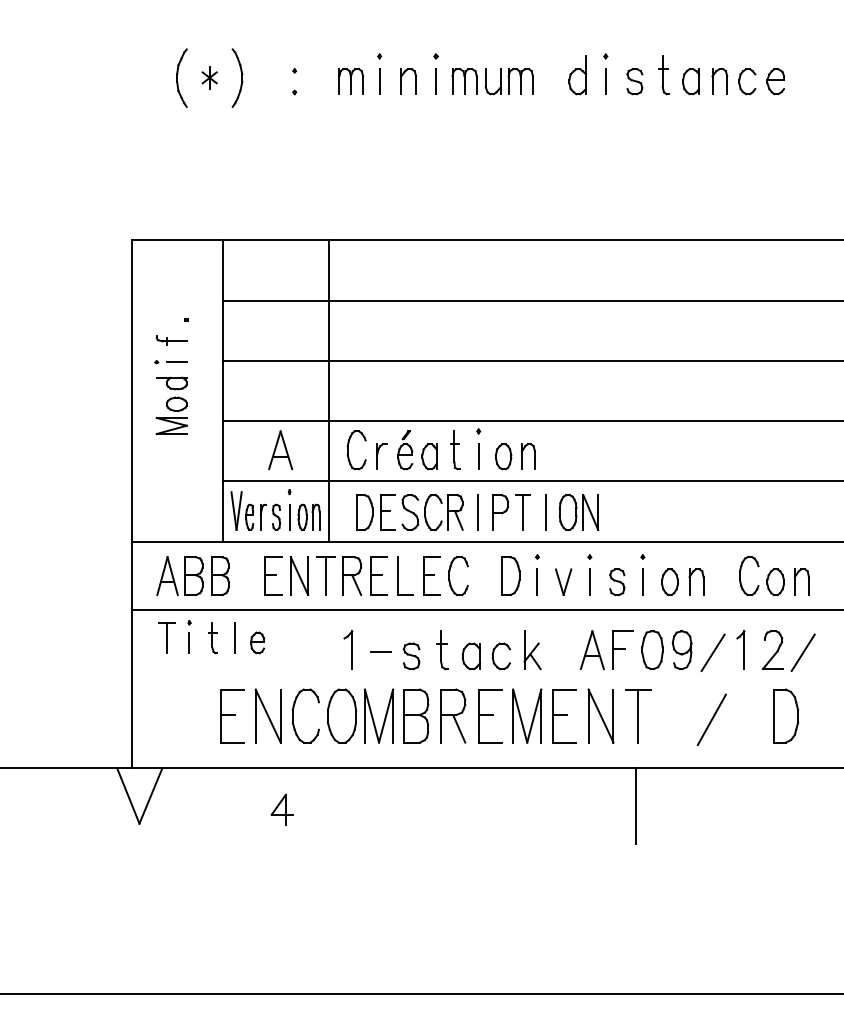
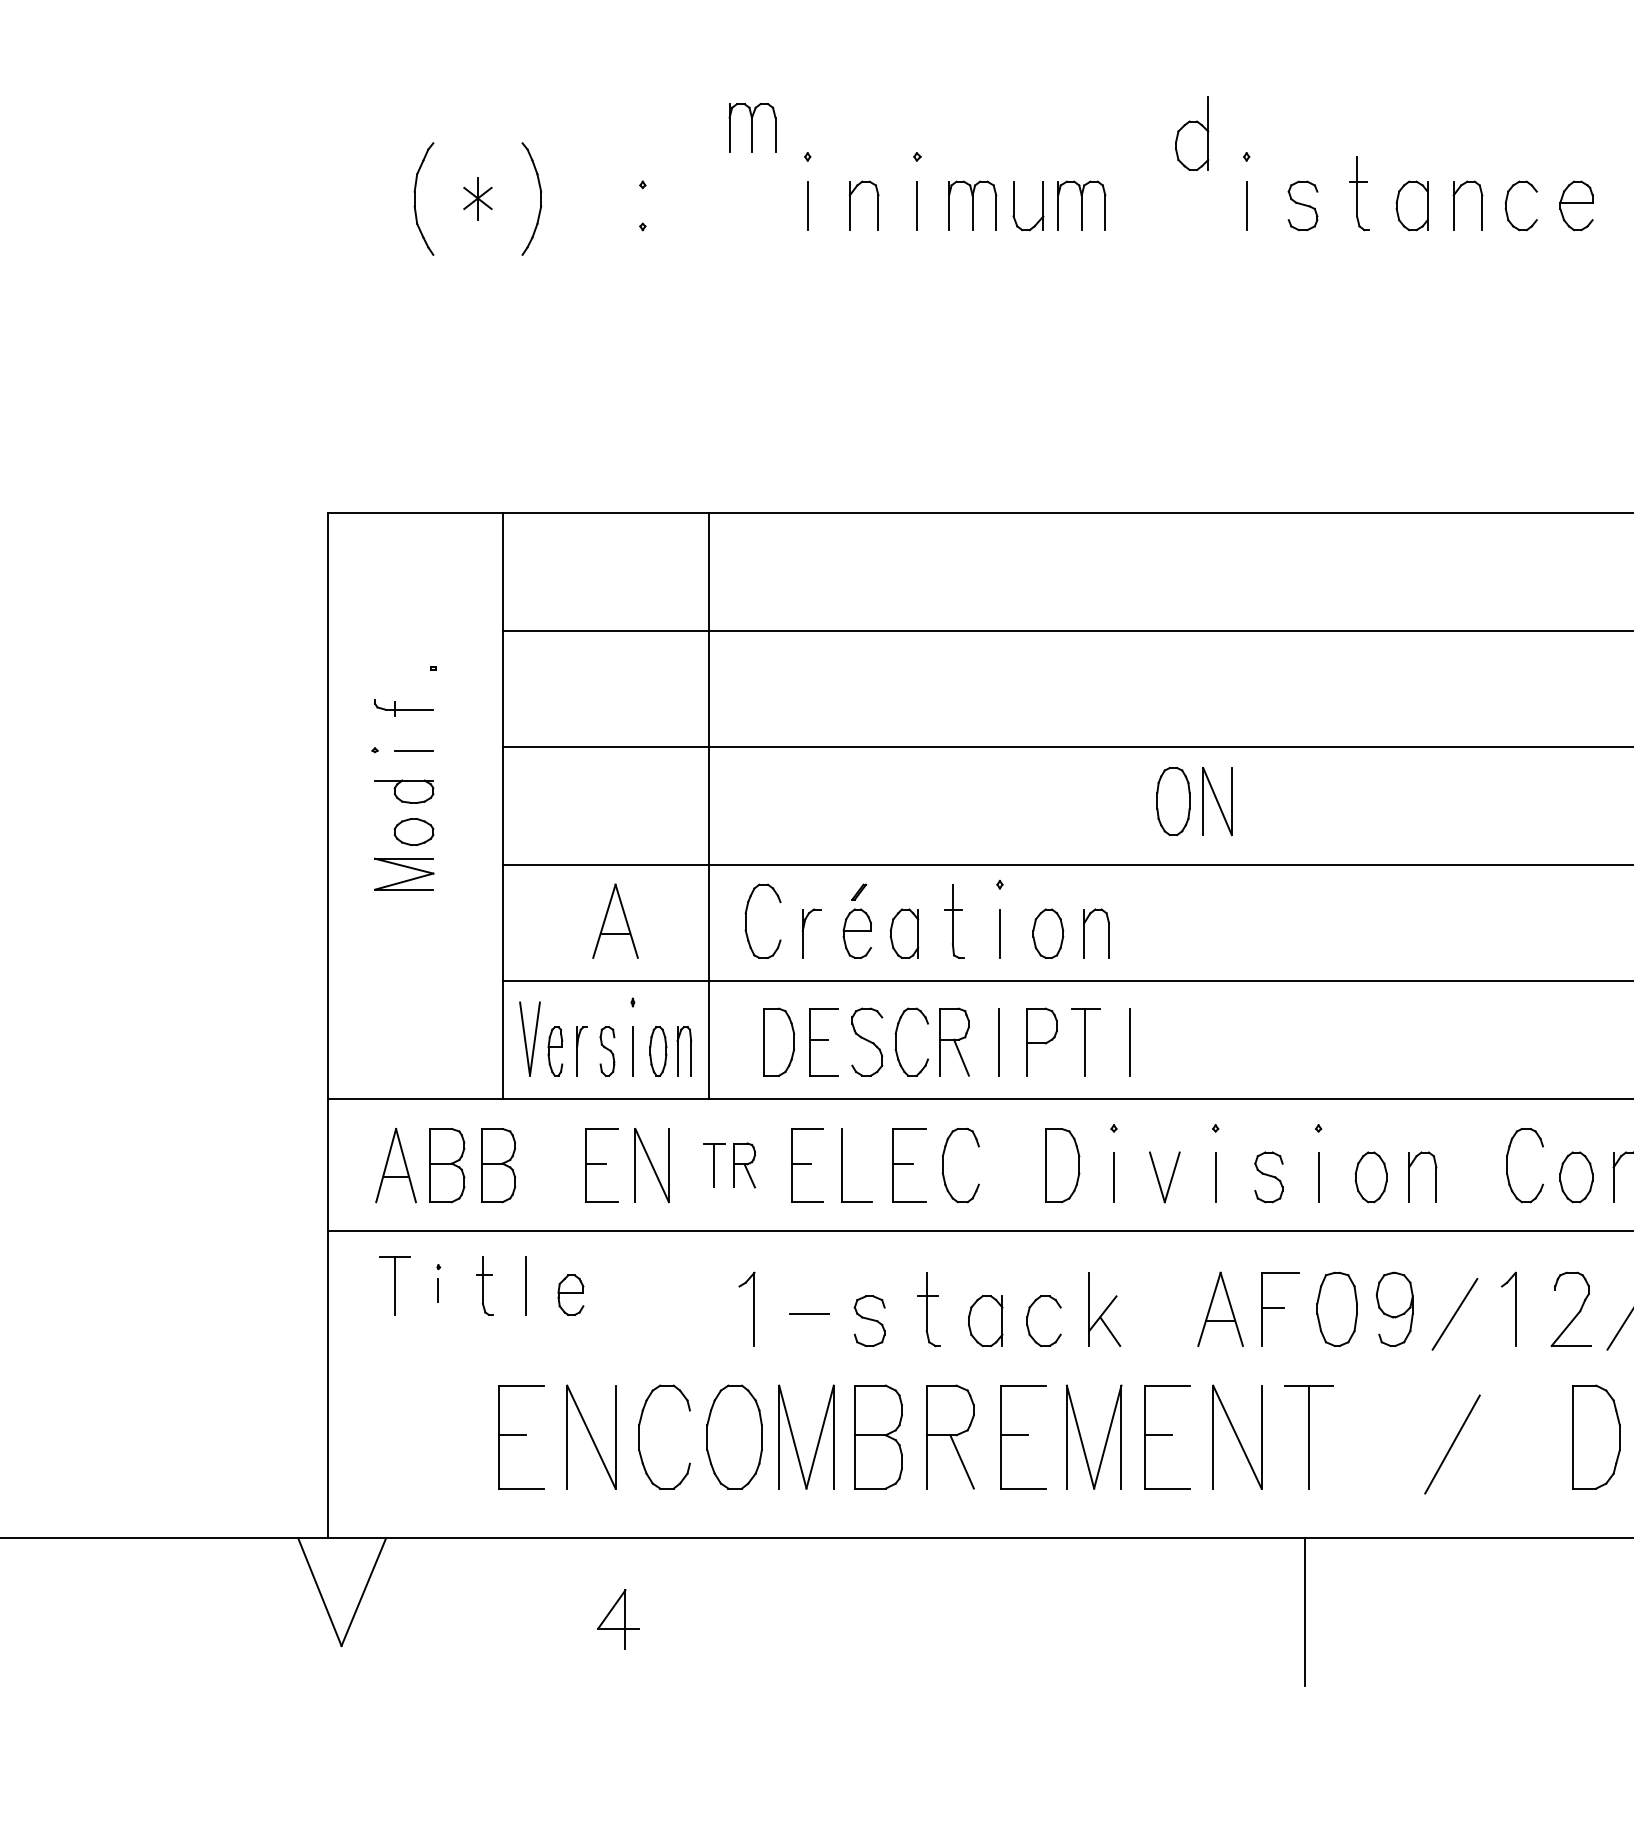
part: (577, 75) -> (1191, 133), moved
part: (350, 81) -> (751, 127), moved
part: (578, 512) -> (1193, 801), moved
part: (339, 575) -> (729, 1164), size x0.6
part: (189, 636) -> (438, 1282), size x0.6

